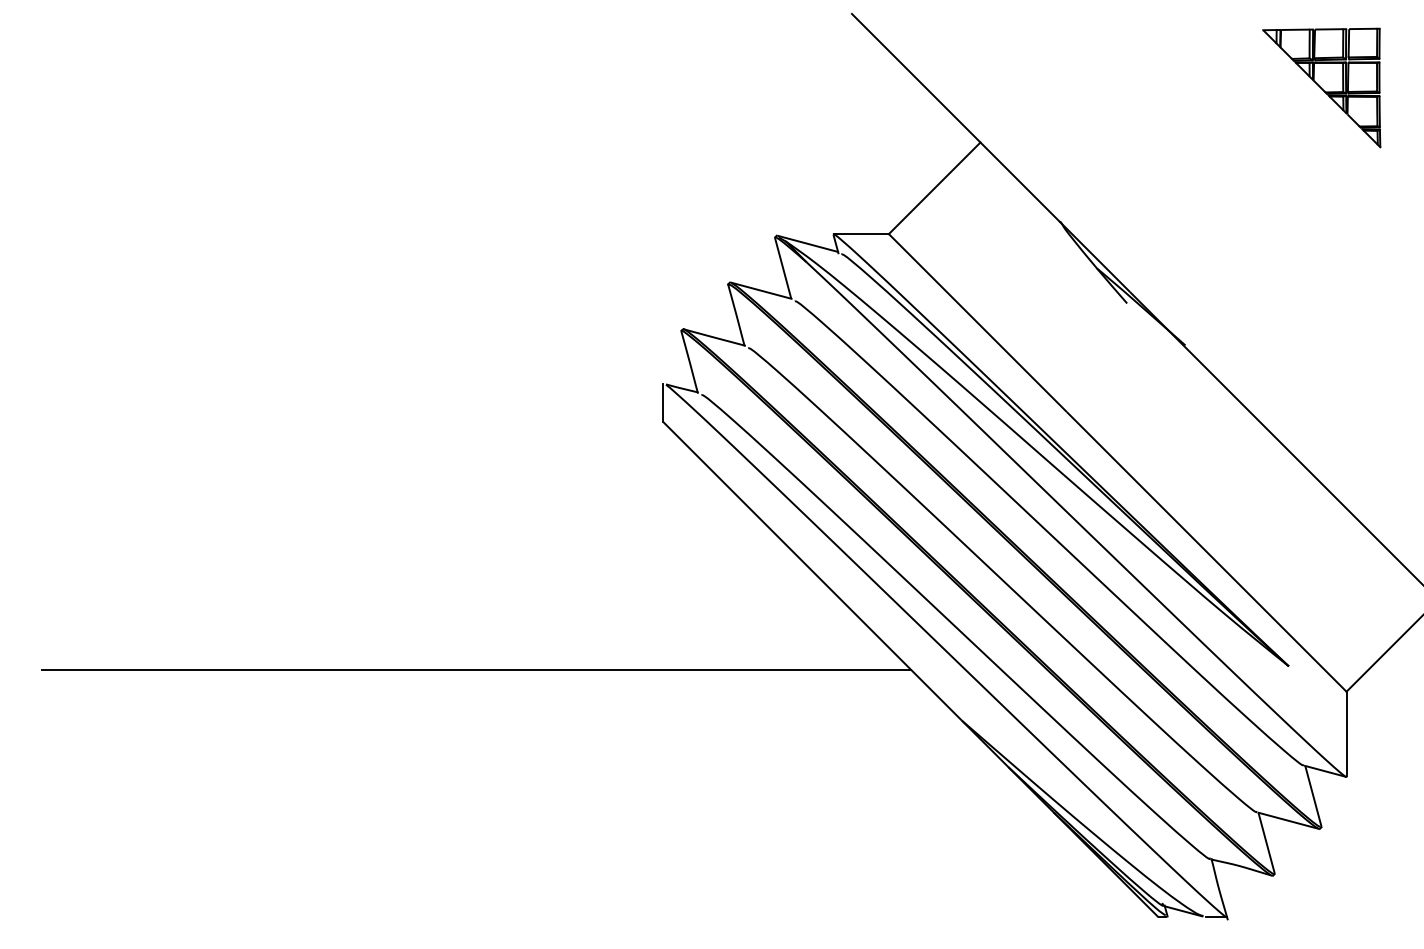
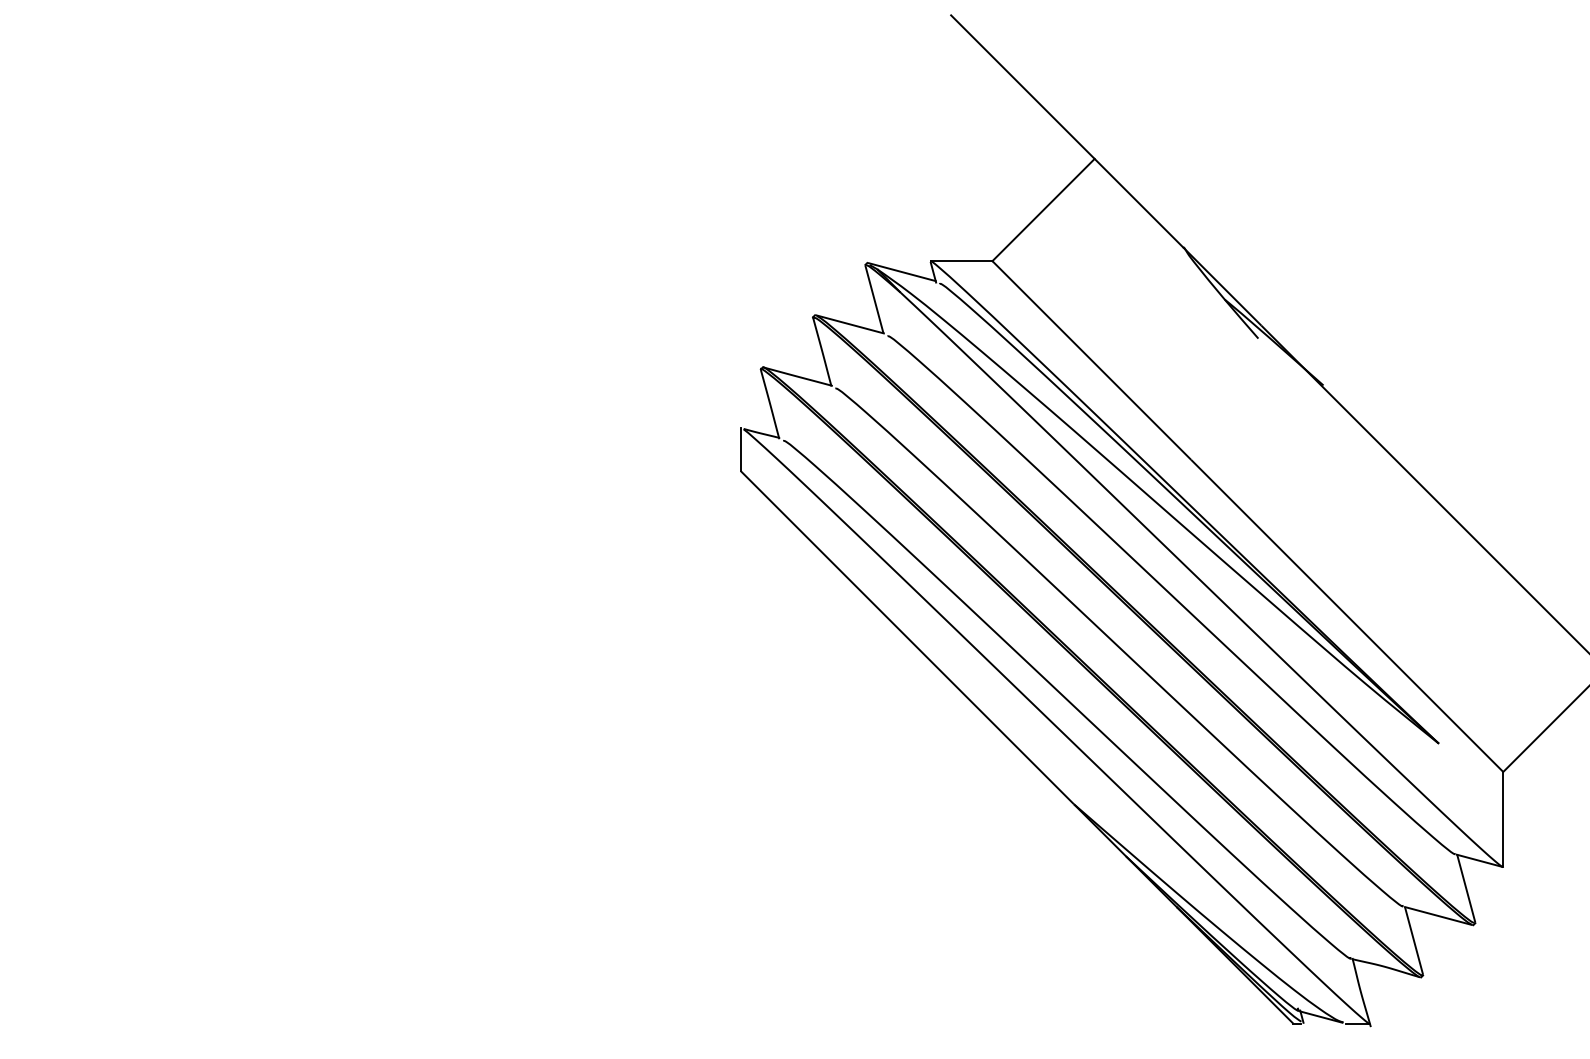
part: (1321, 88) -> (1475, 98), removed
line: (476, 669) -> (532, 747), removed

